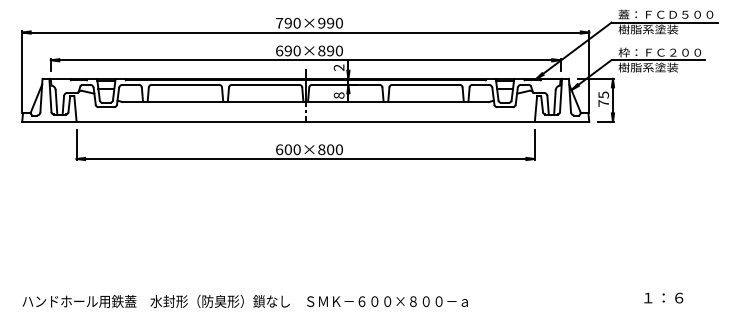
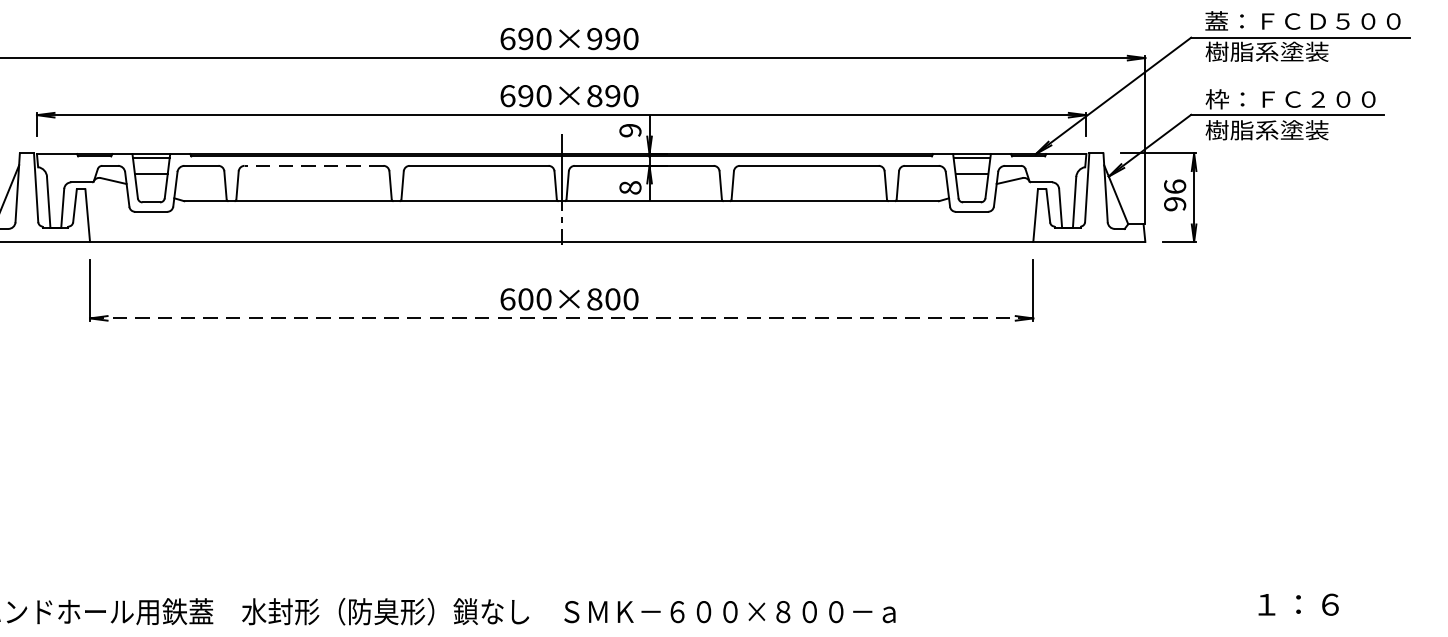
text: (279, 22) -> (507, 37), 790×990 -> 690×990
text: (339, 67) -> (631, 130), 2 -> 9
line: (185, 84) -> (314, 165), solid -> dashed
text: (603, 98) -> (1174, 193), 75 -> 96
line: (306, 159) -> (563, 319), solid -> dashed

